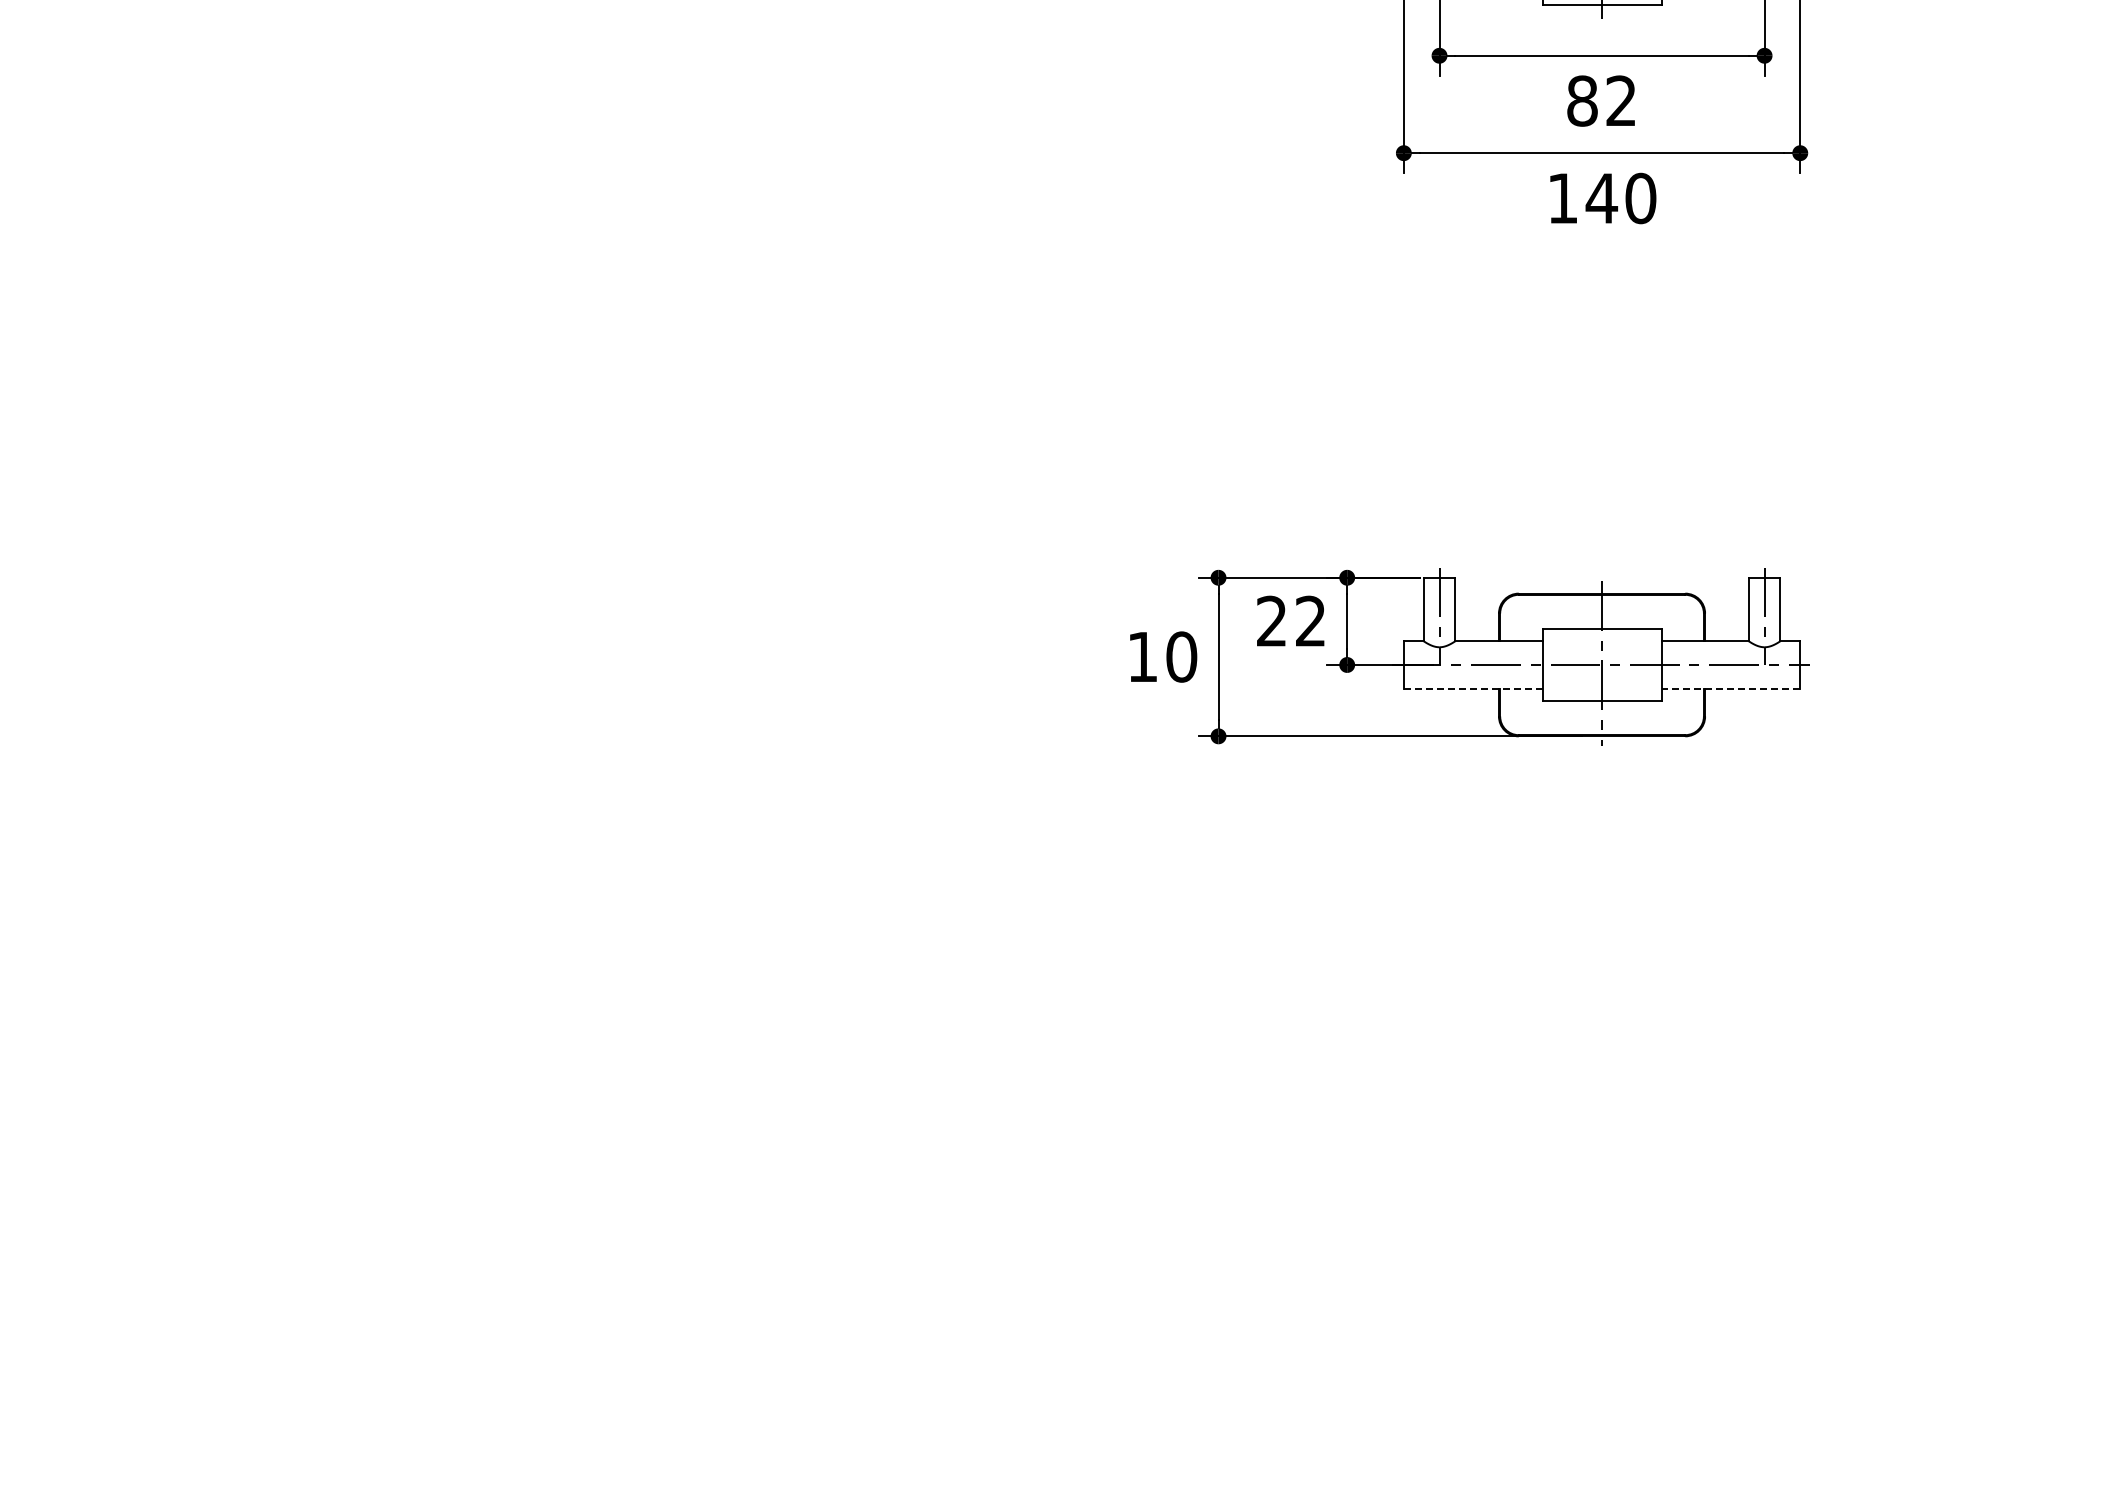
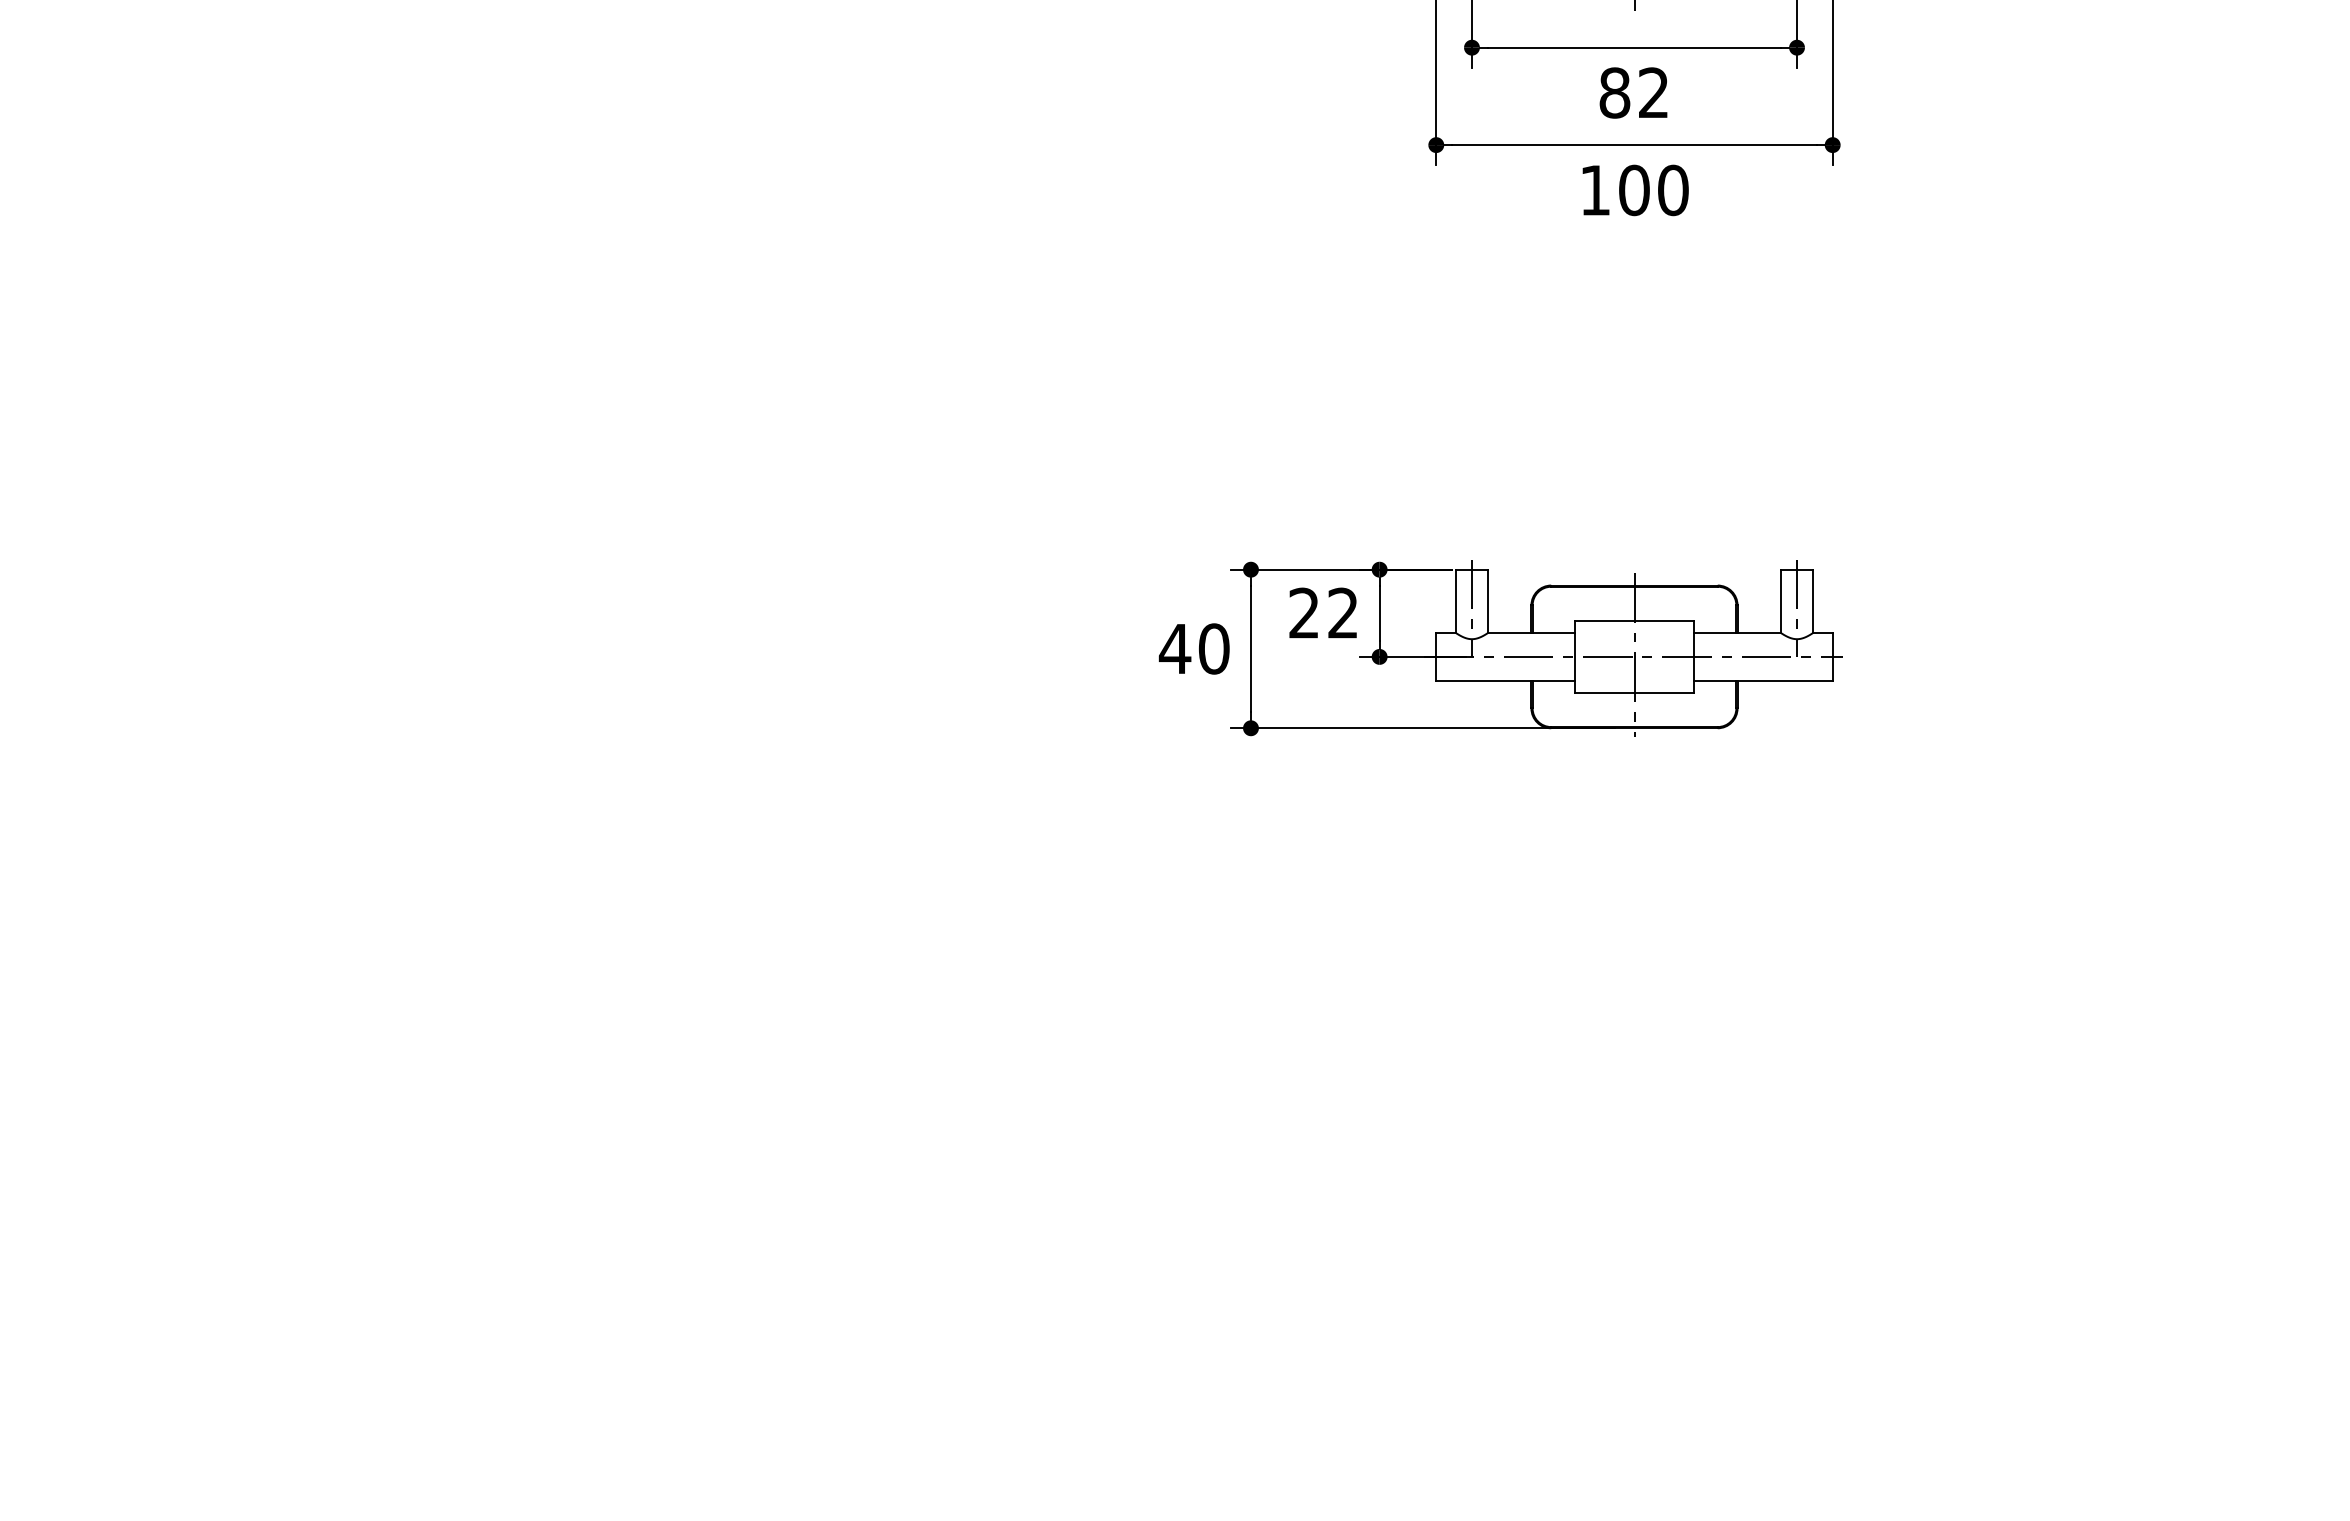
text: (1602, 198) -> (1634, 190), 140 -> 100
text: (1142, 656) -> (1174, 648), 10 -> 40
line: (1473, 688) -> (1505, 680), dashed -> solid
line: (1730, 688) -> (1762, 680), dashed -> solid

